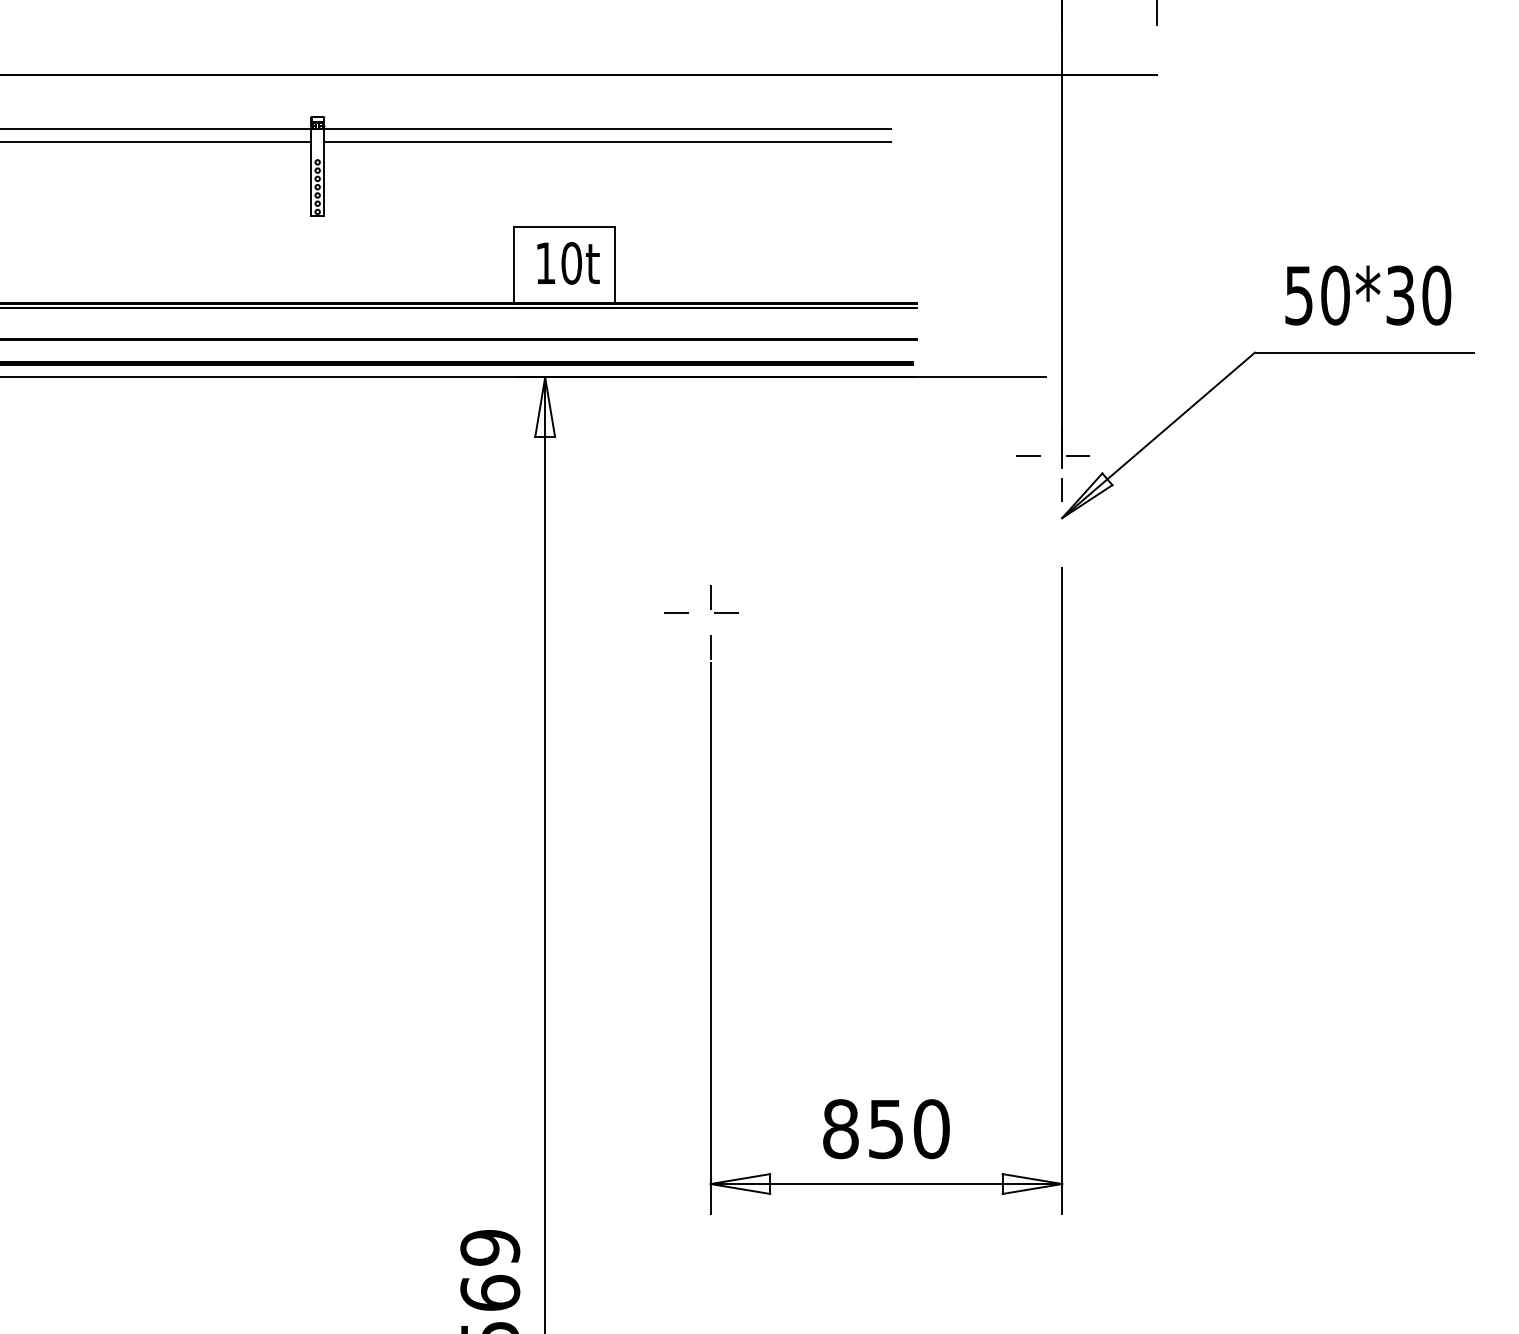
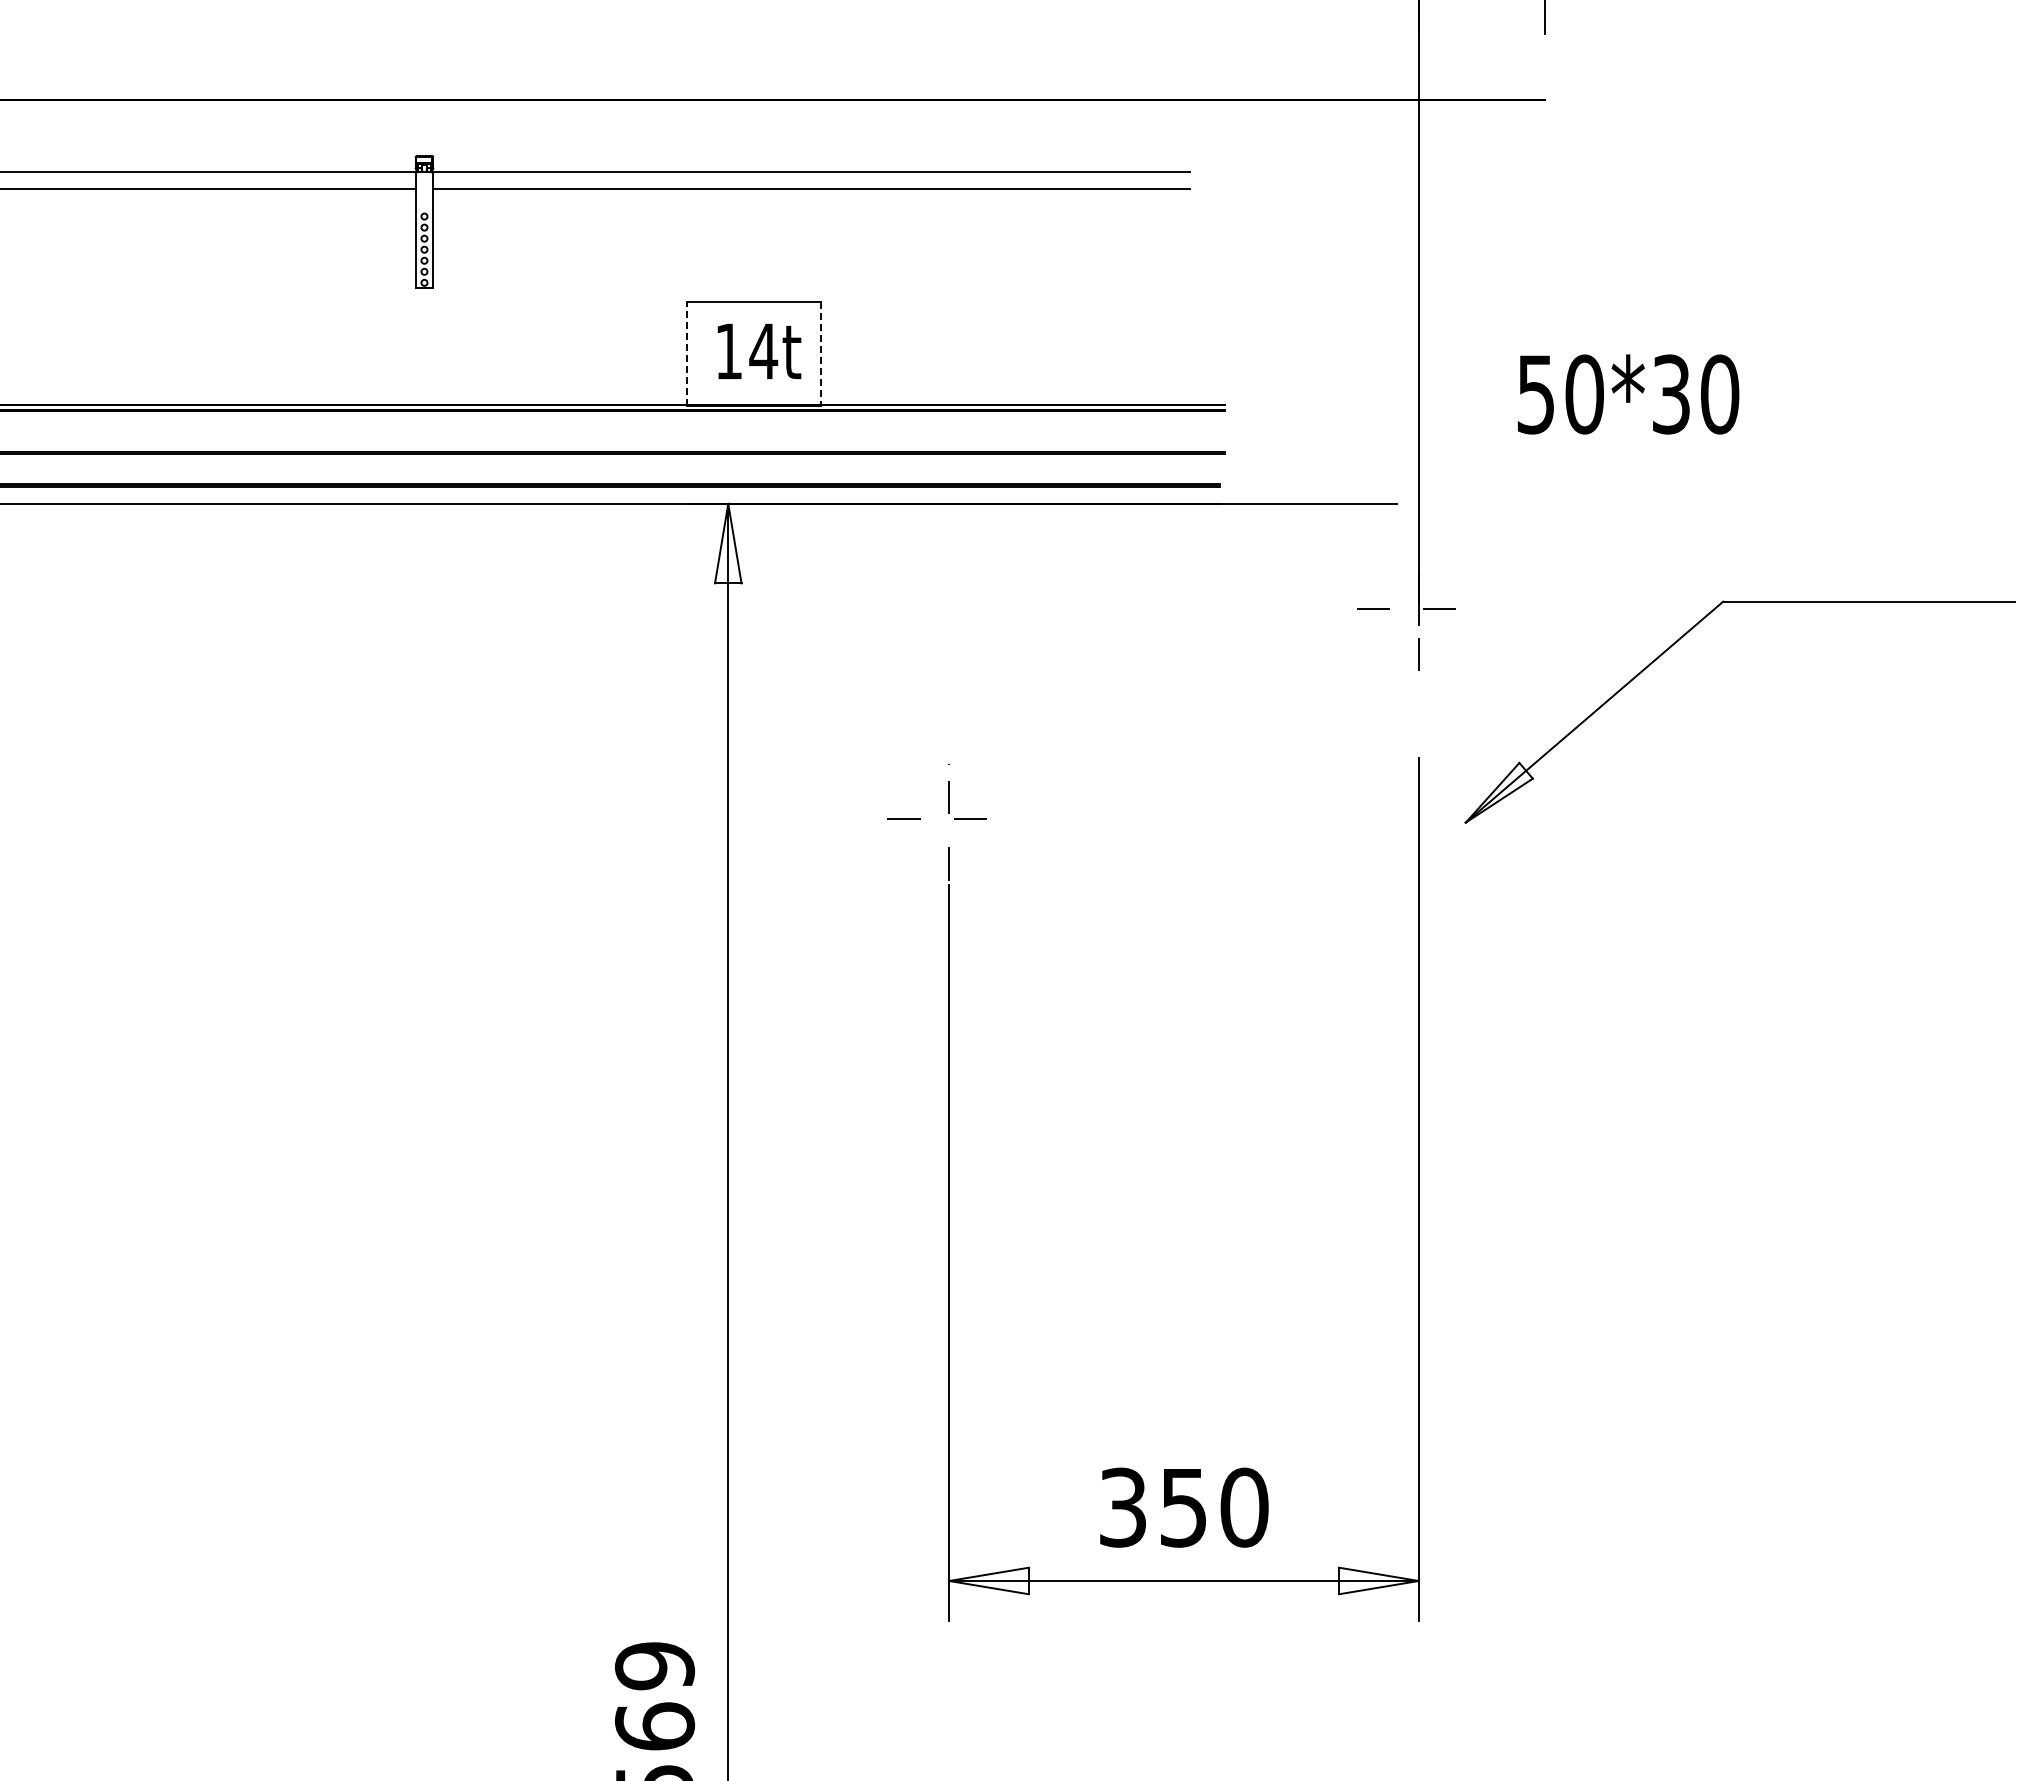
text: (571, 263) -> (763, 351), 10t -> 14t
line: (513, 265) -> (686, 354), solid -> dashed
line: (614, 265) -> (820, 354), solid -> dashed
text: (1368, 295) -> (1628, 394), moved
part: (1220, 383) -> (1676, 643), moved
text: (841, 1129) -> (1123, 1507), 850 -> 350

